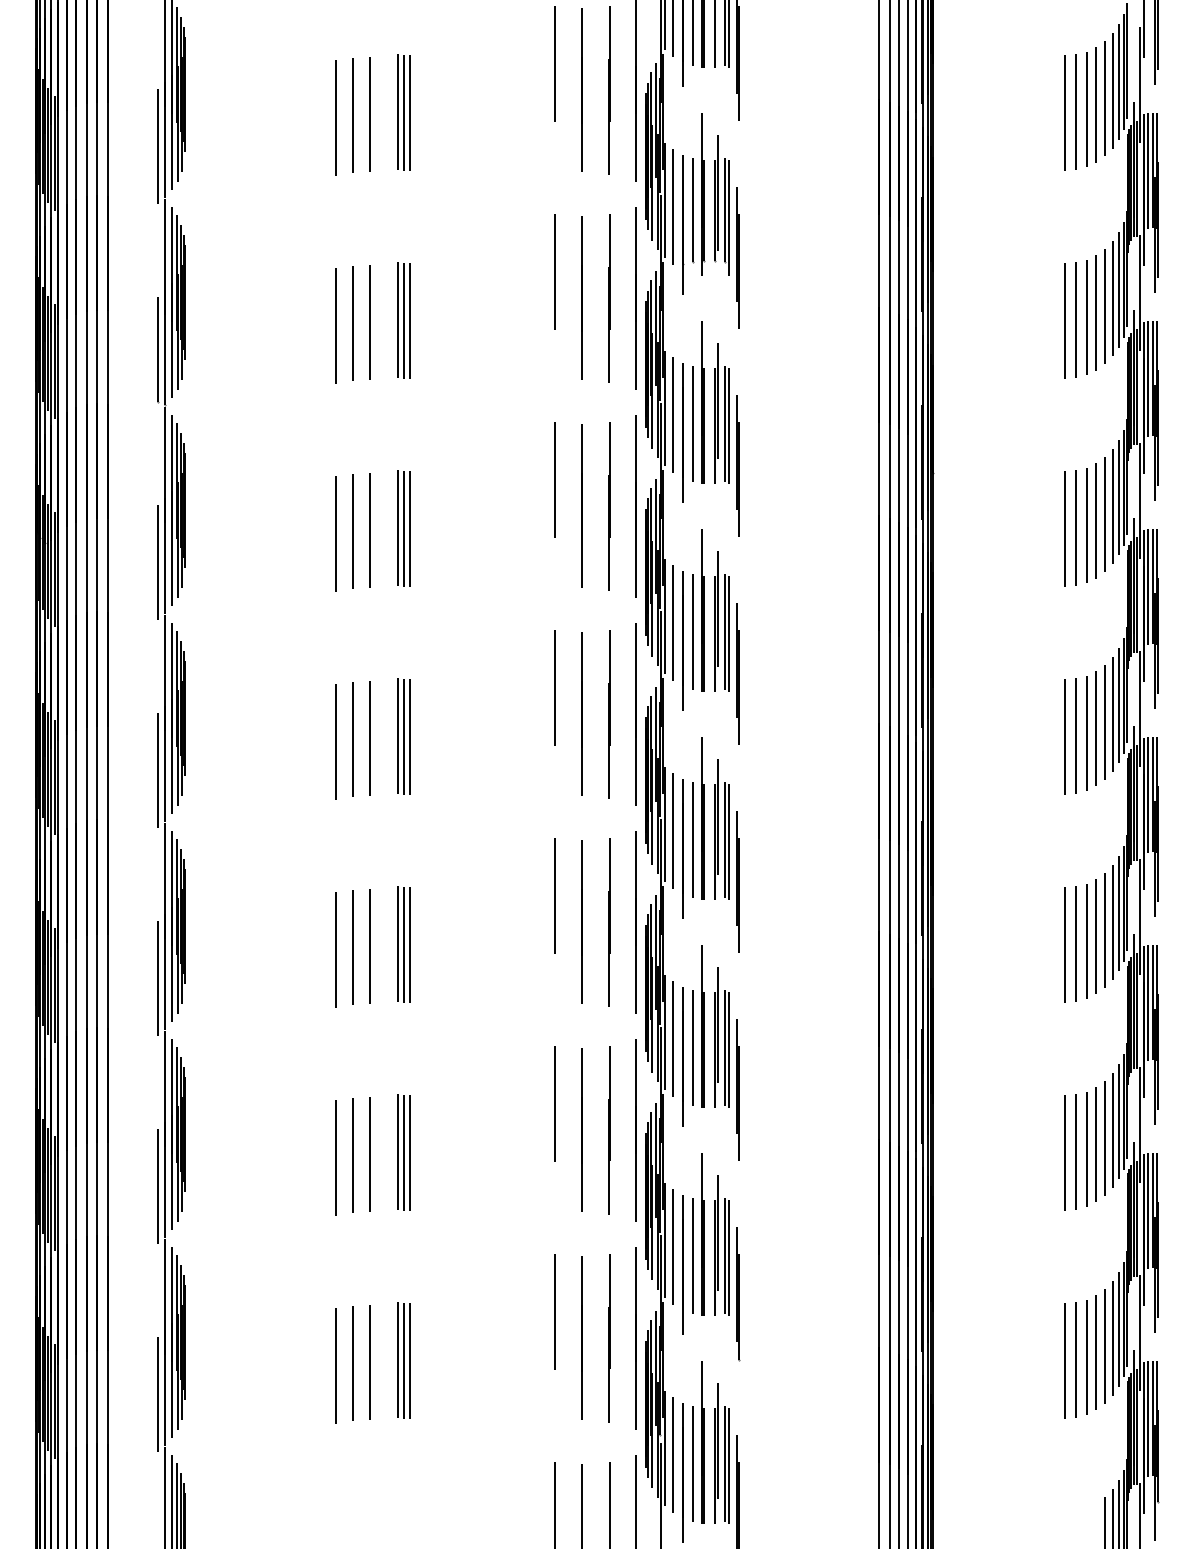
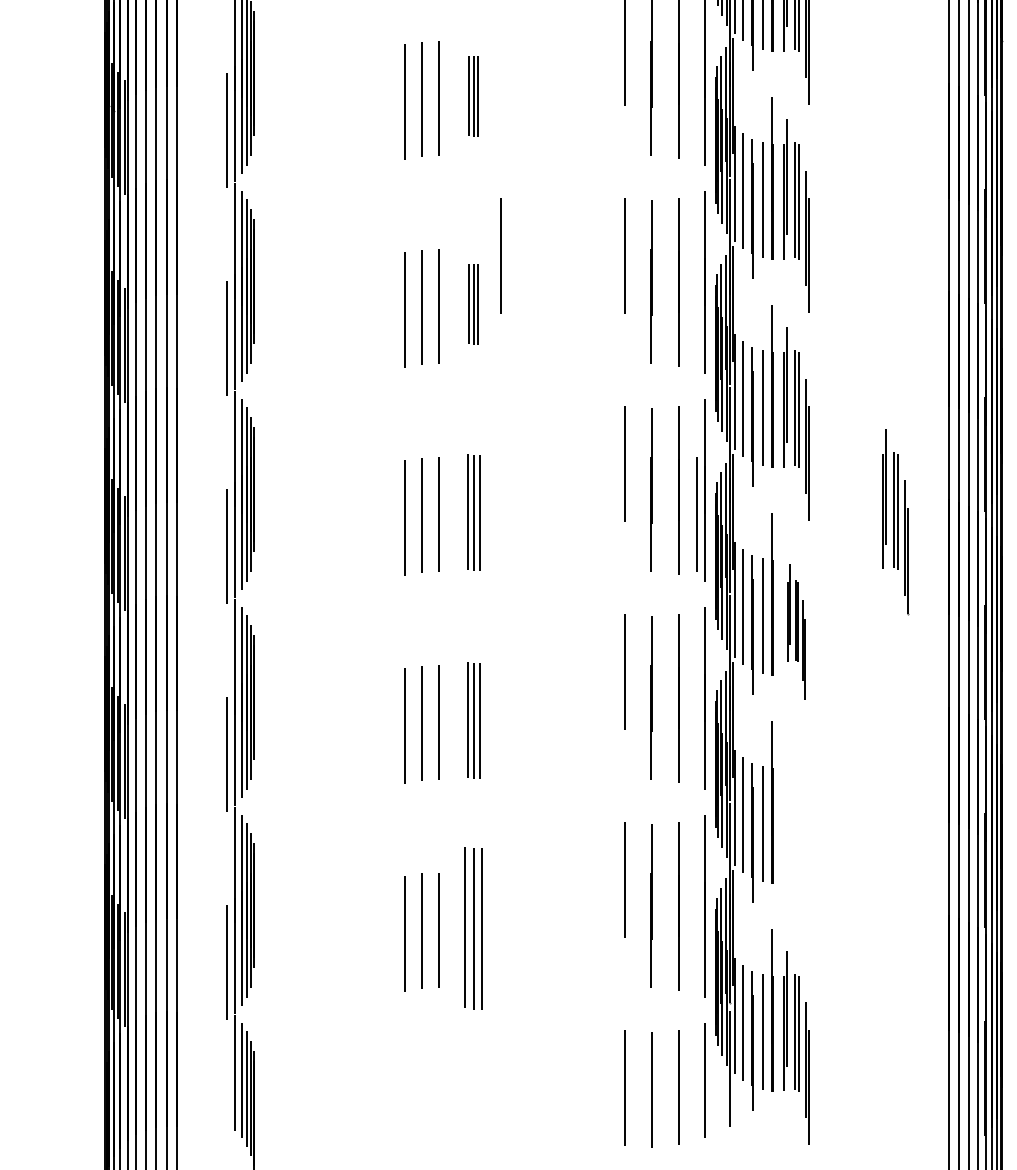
part: (403, 528) -> (473, 96), size x0.7
line: (430, 687) -> (500, 255), added
part: (403, 736) -> (473, 304), size x0.7
line: (627, 946) -> (697, 514), added
part: (726, 1063) -> (796, 631), size x0.7
part: (727, 1268) -> (896, 522), moved
part: (403, 1360) -> (473, 928), size x1.4

